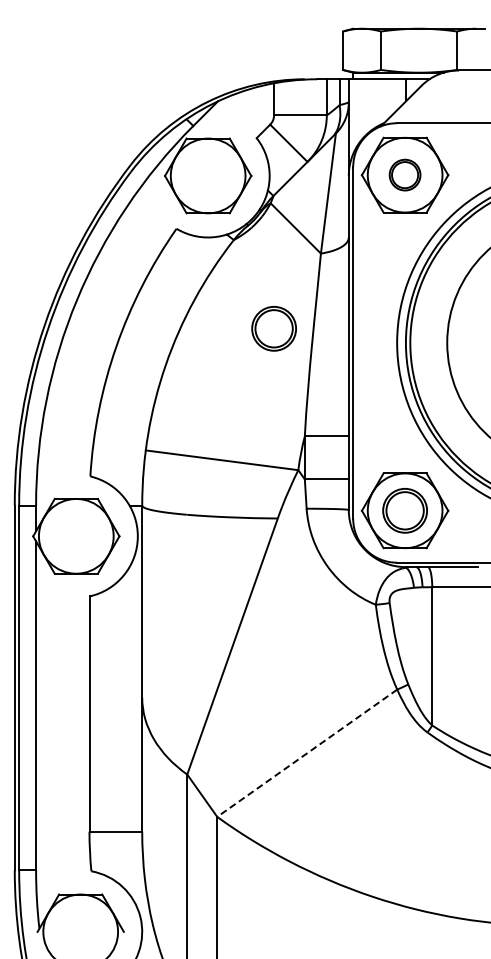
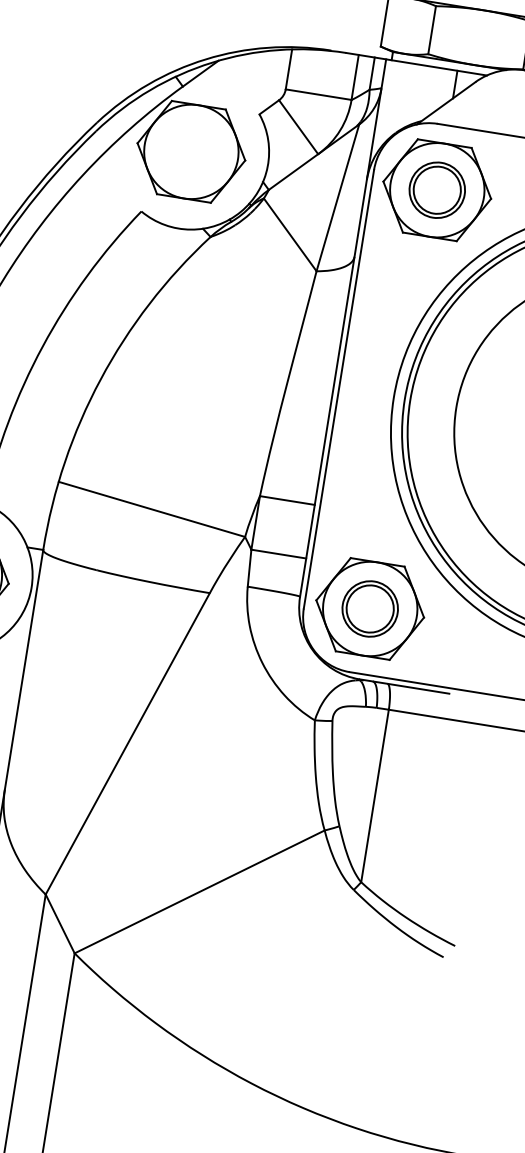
part: (404, 174) -> (436, 189), size x1.43
part: (273, 328) -> (242, 355), removed
line: (306, 753) -> (198, 892), dashed -> solid

